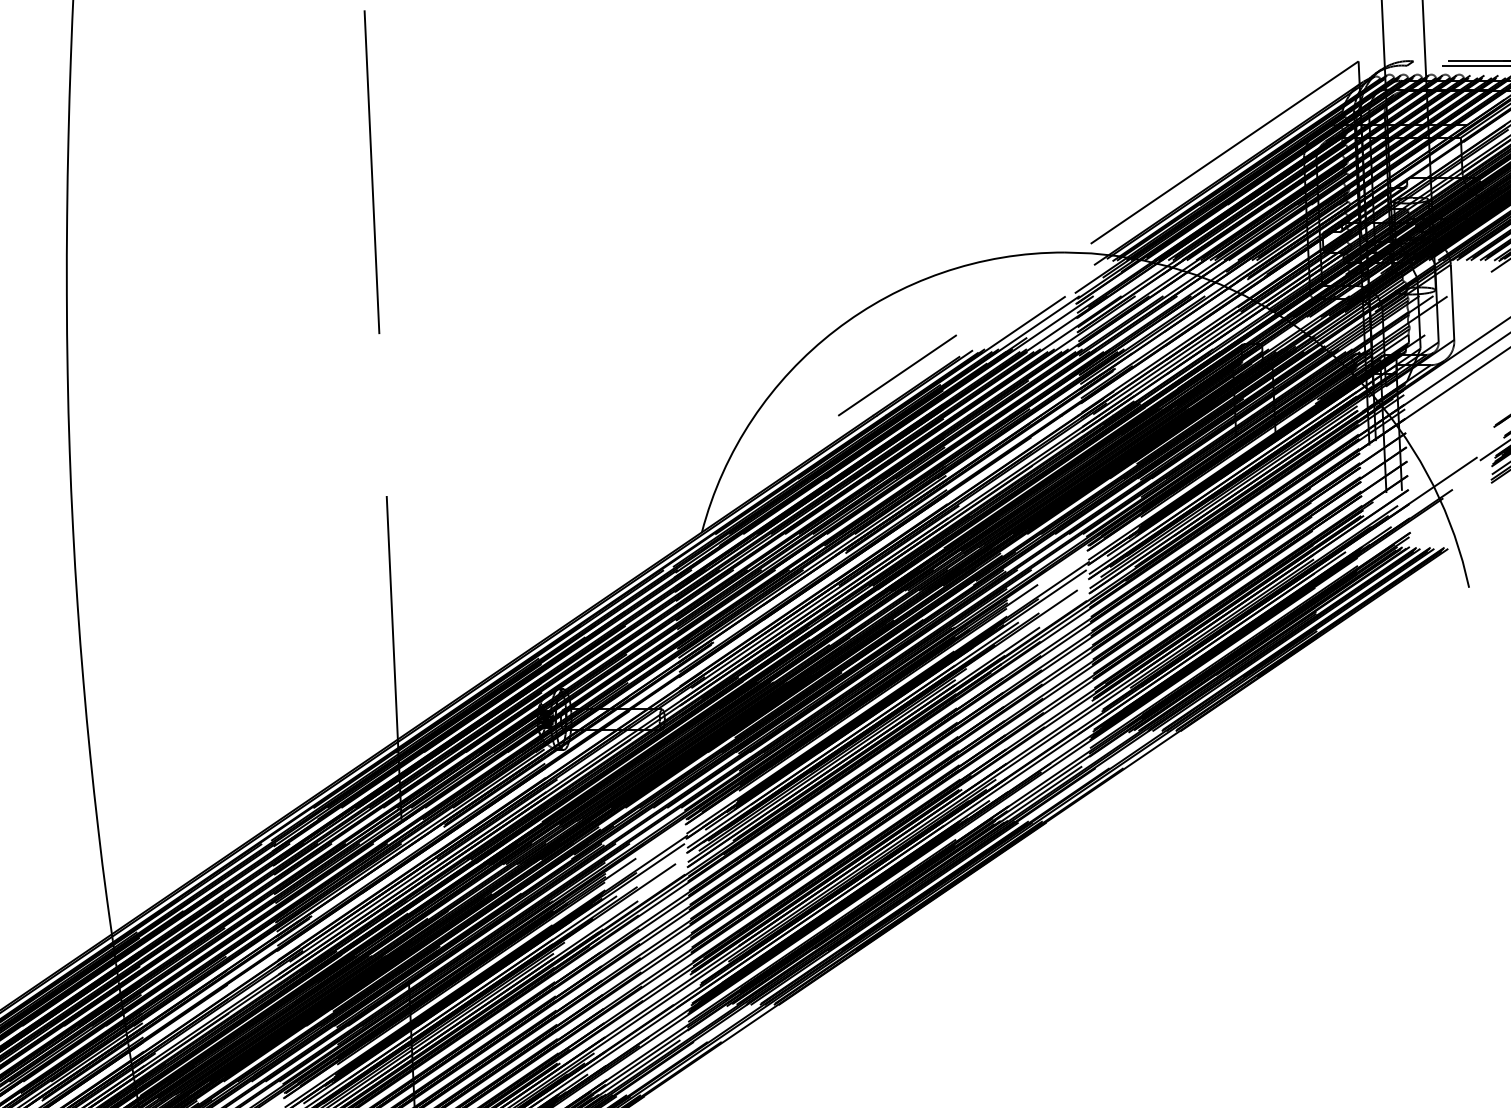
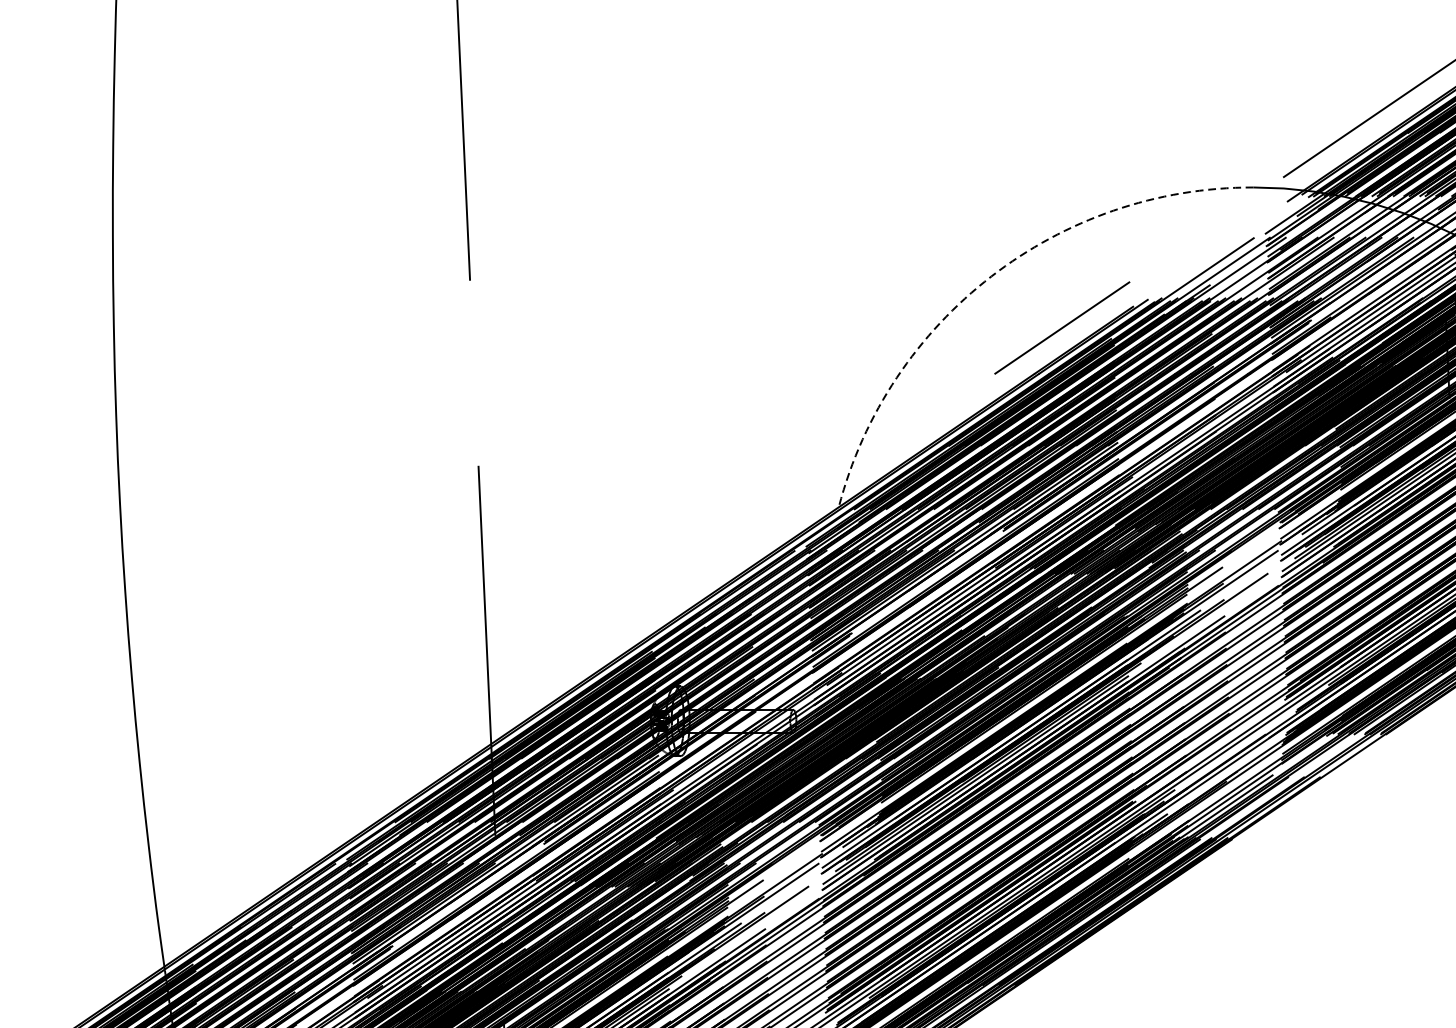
arc: (835, 330) -> (991, 276), solid -> dashed

